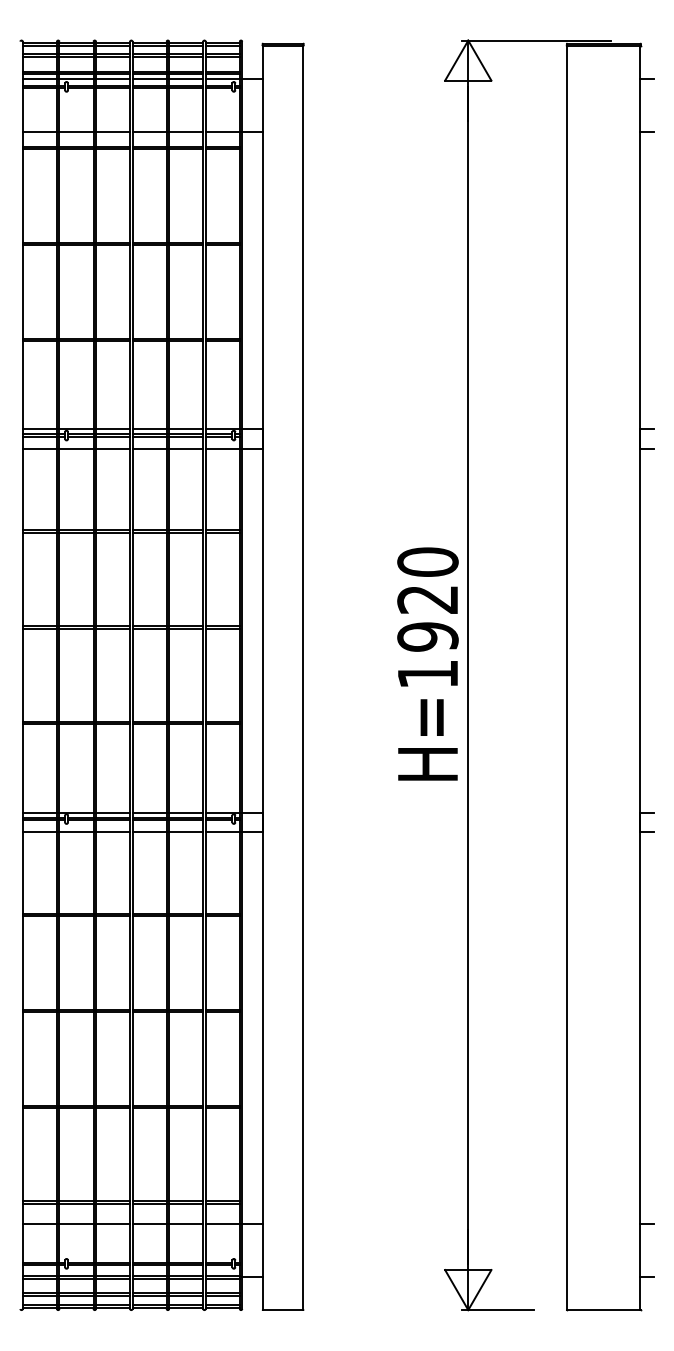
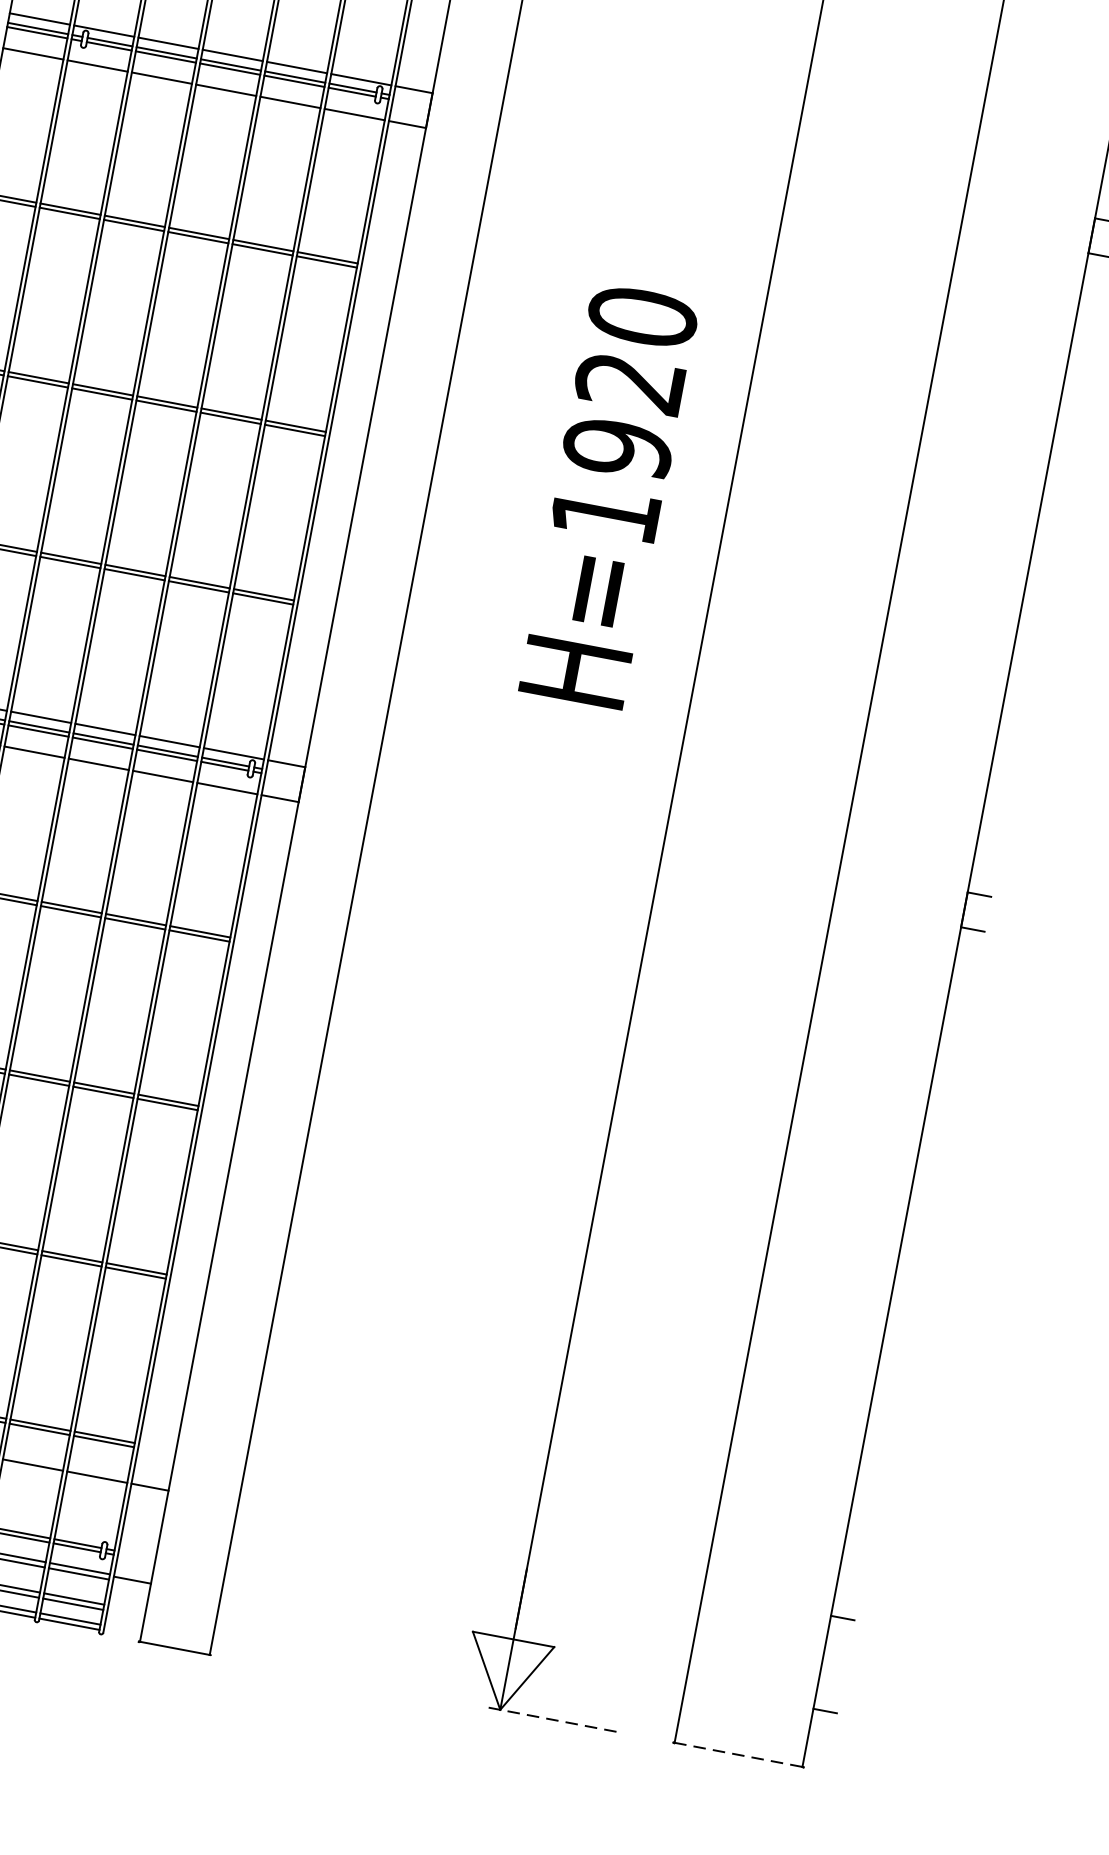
text: (427, 663) -> (608, 494), moved
line: (497, 1310) -> (551, 1720), solid -> dashed
line: (603, 1310) -> (737, 1755), solid -> dashed

